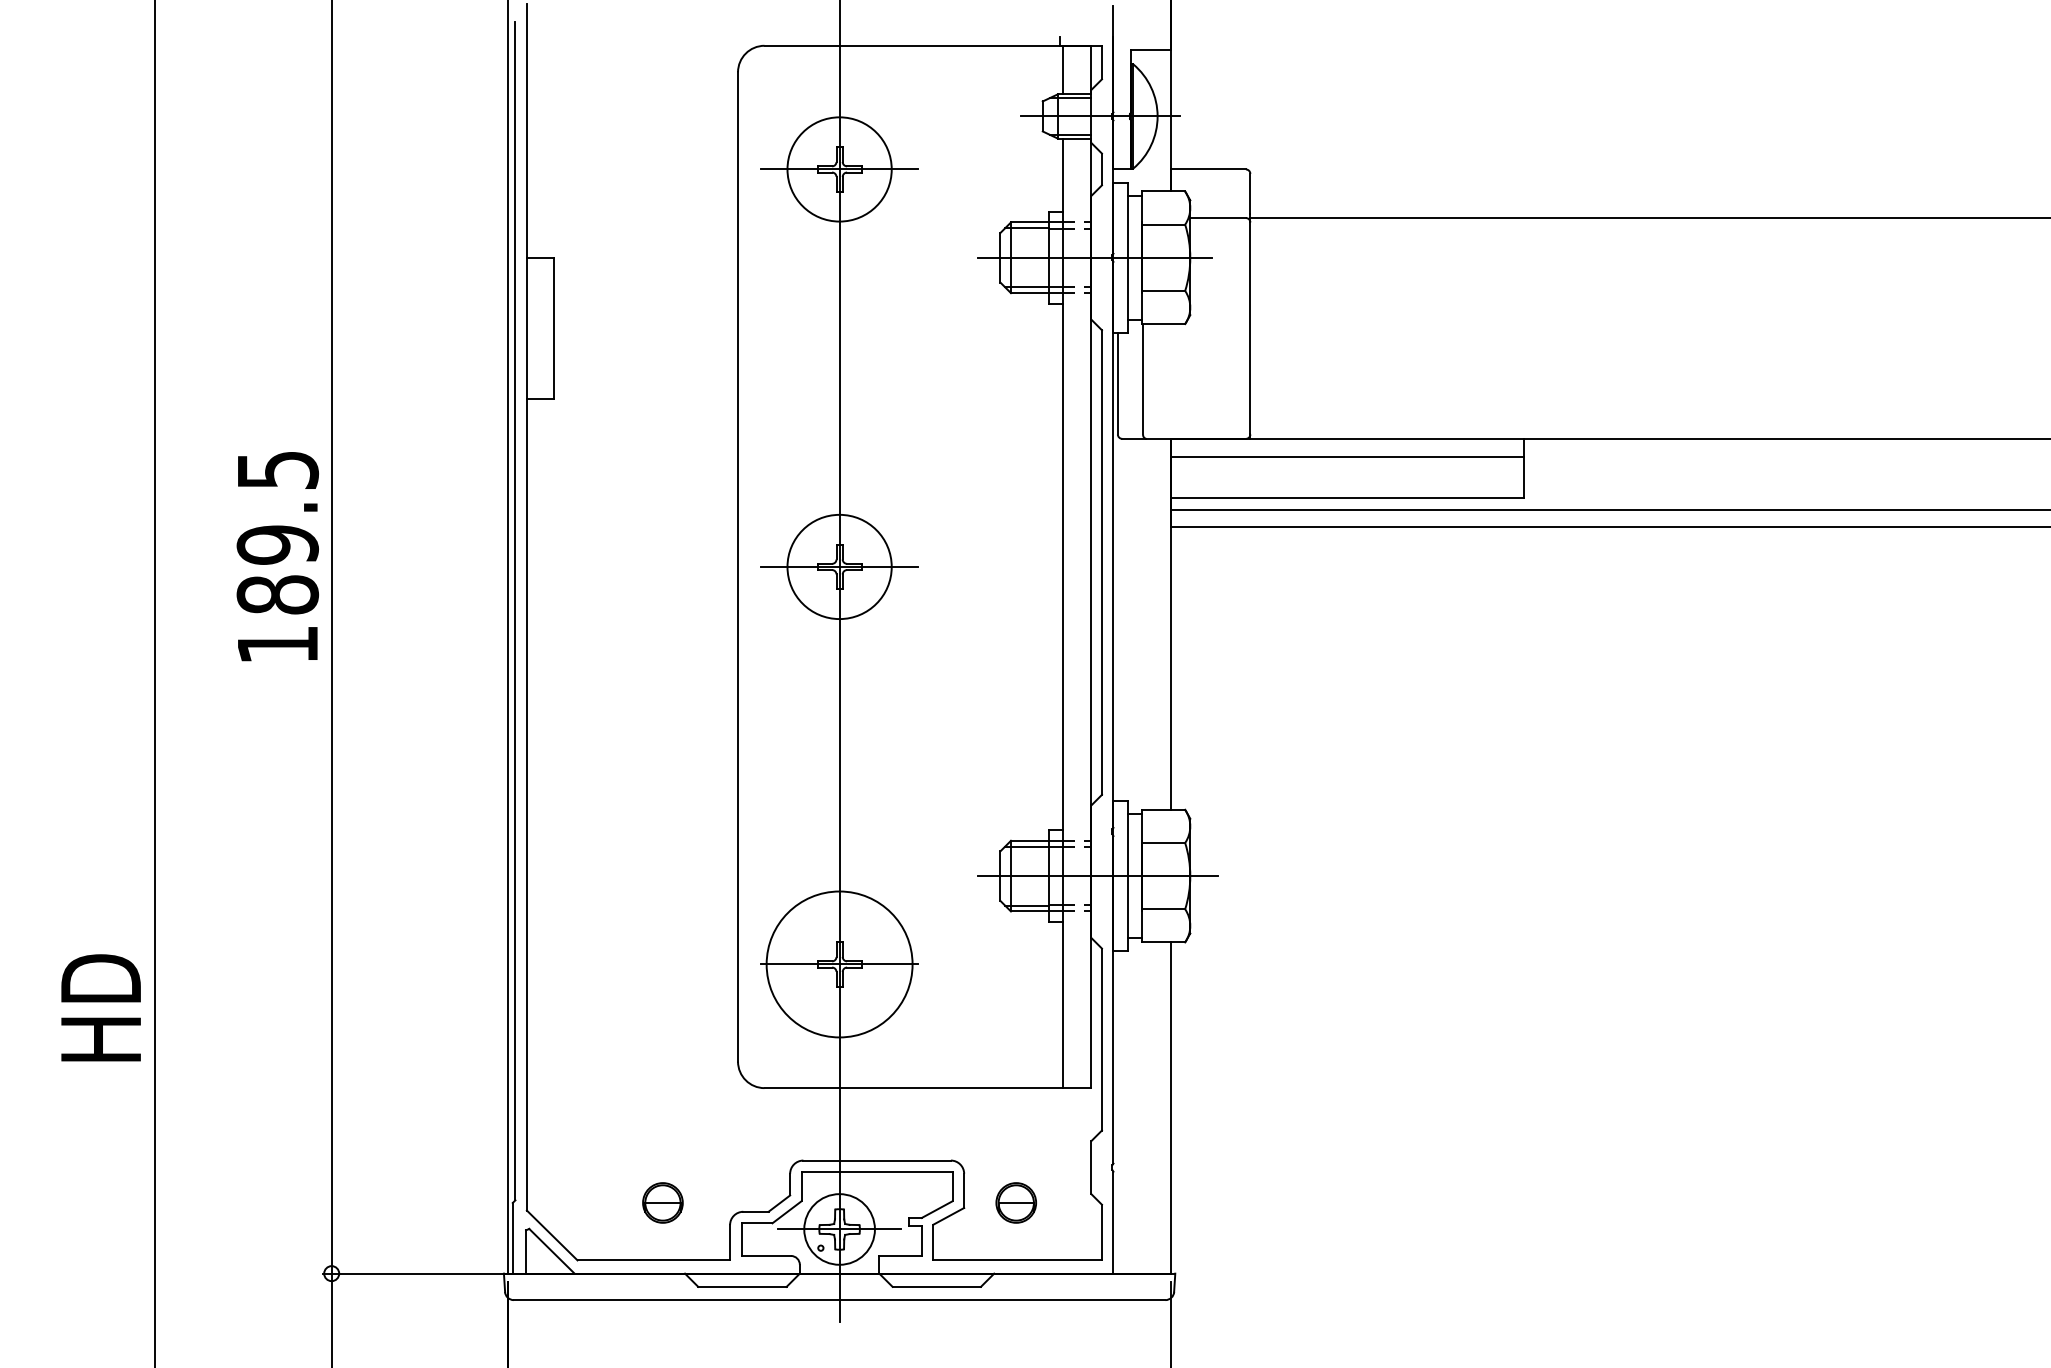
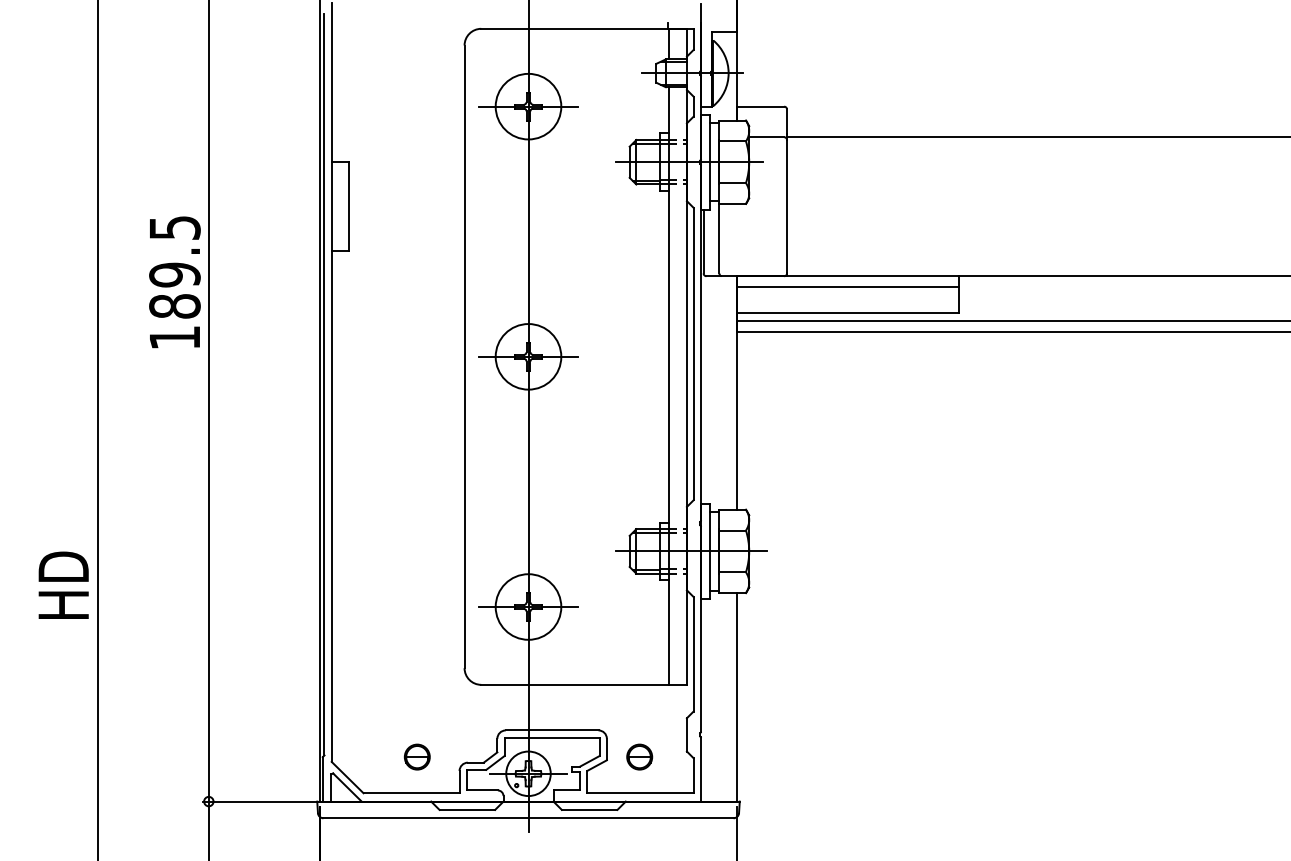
text: (277, 556) -> (174, 282), moved
circle: (839, 963) -> (528, 606), size x0.71
text: (100, 1006) -> (63, 584), moved

